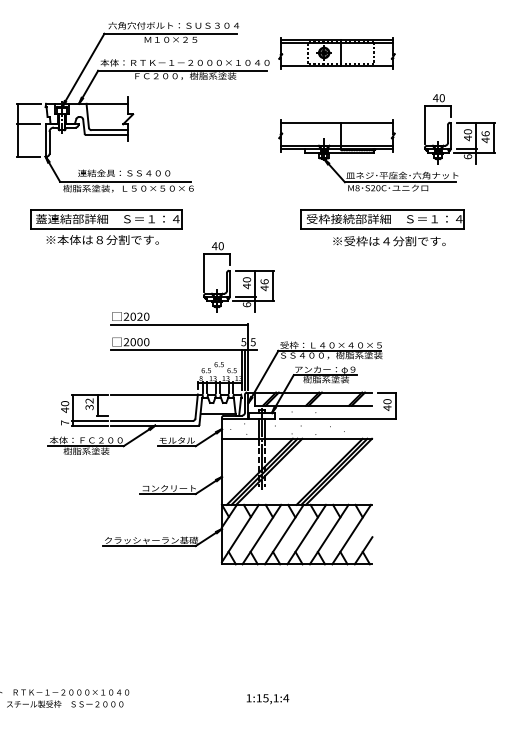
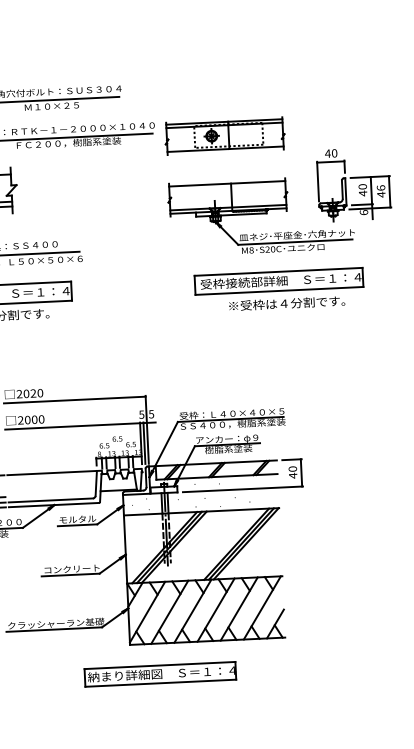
part: (336, 53) -> (224, 136), moved
part: (238, 277) -> (133, 348), removed
part: (249, 594) -> (159, 674), added

